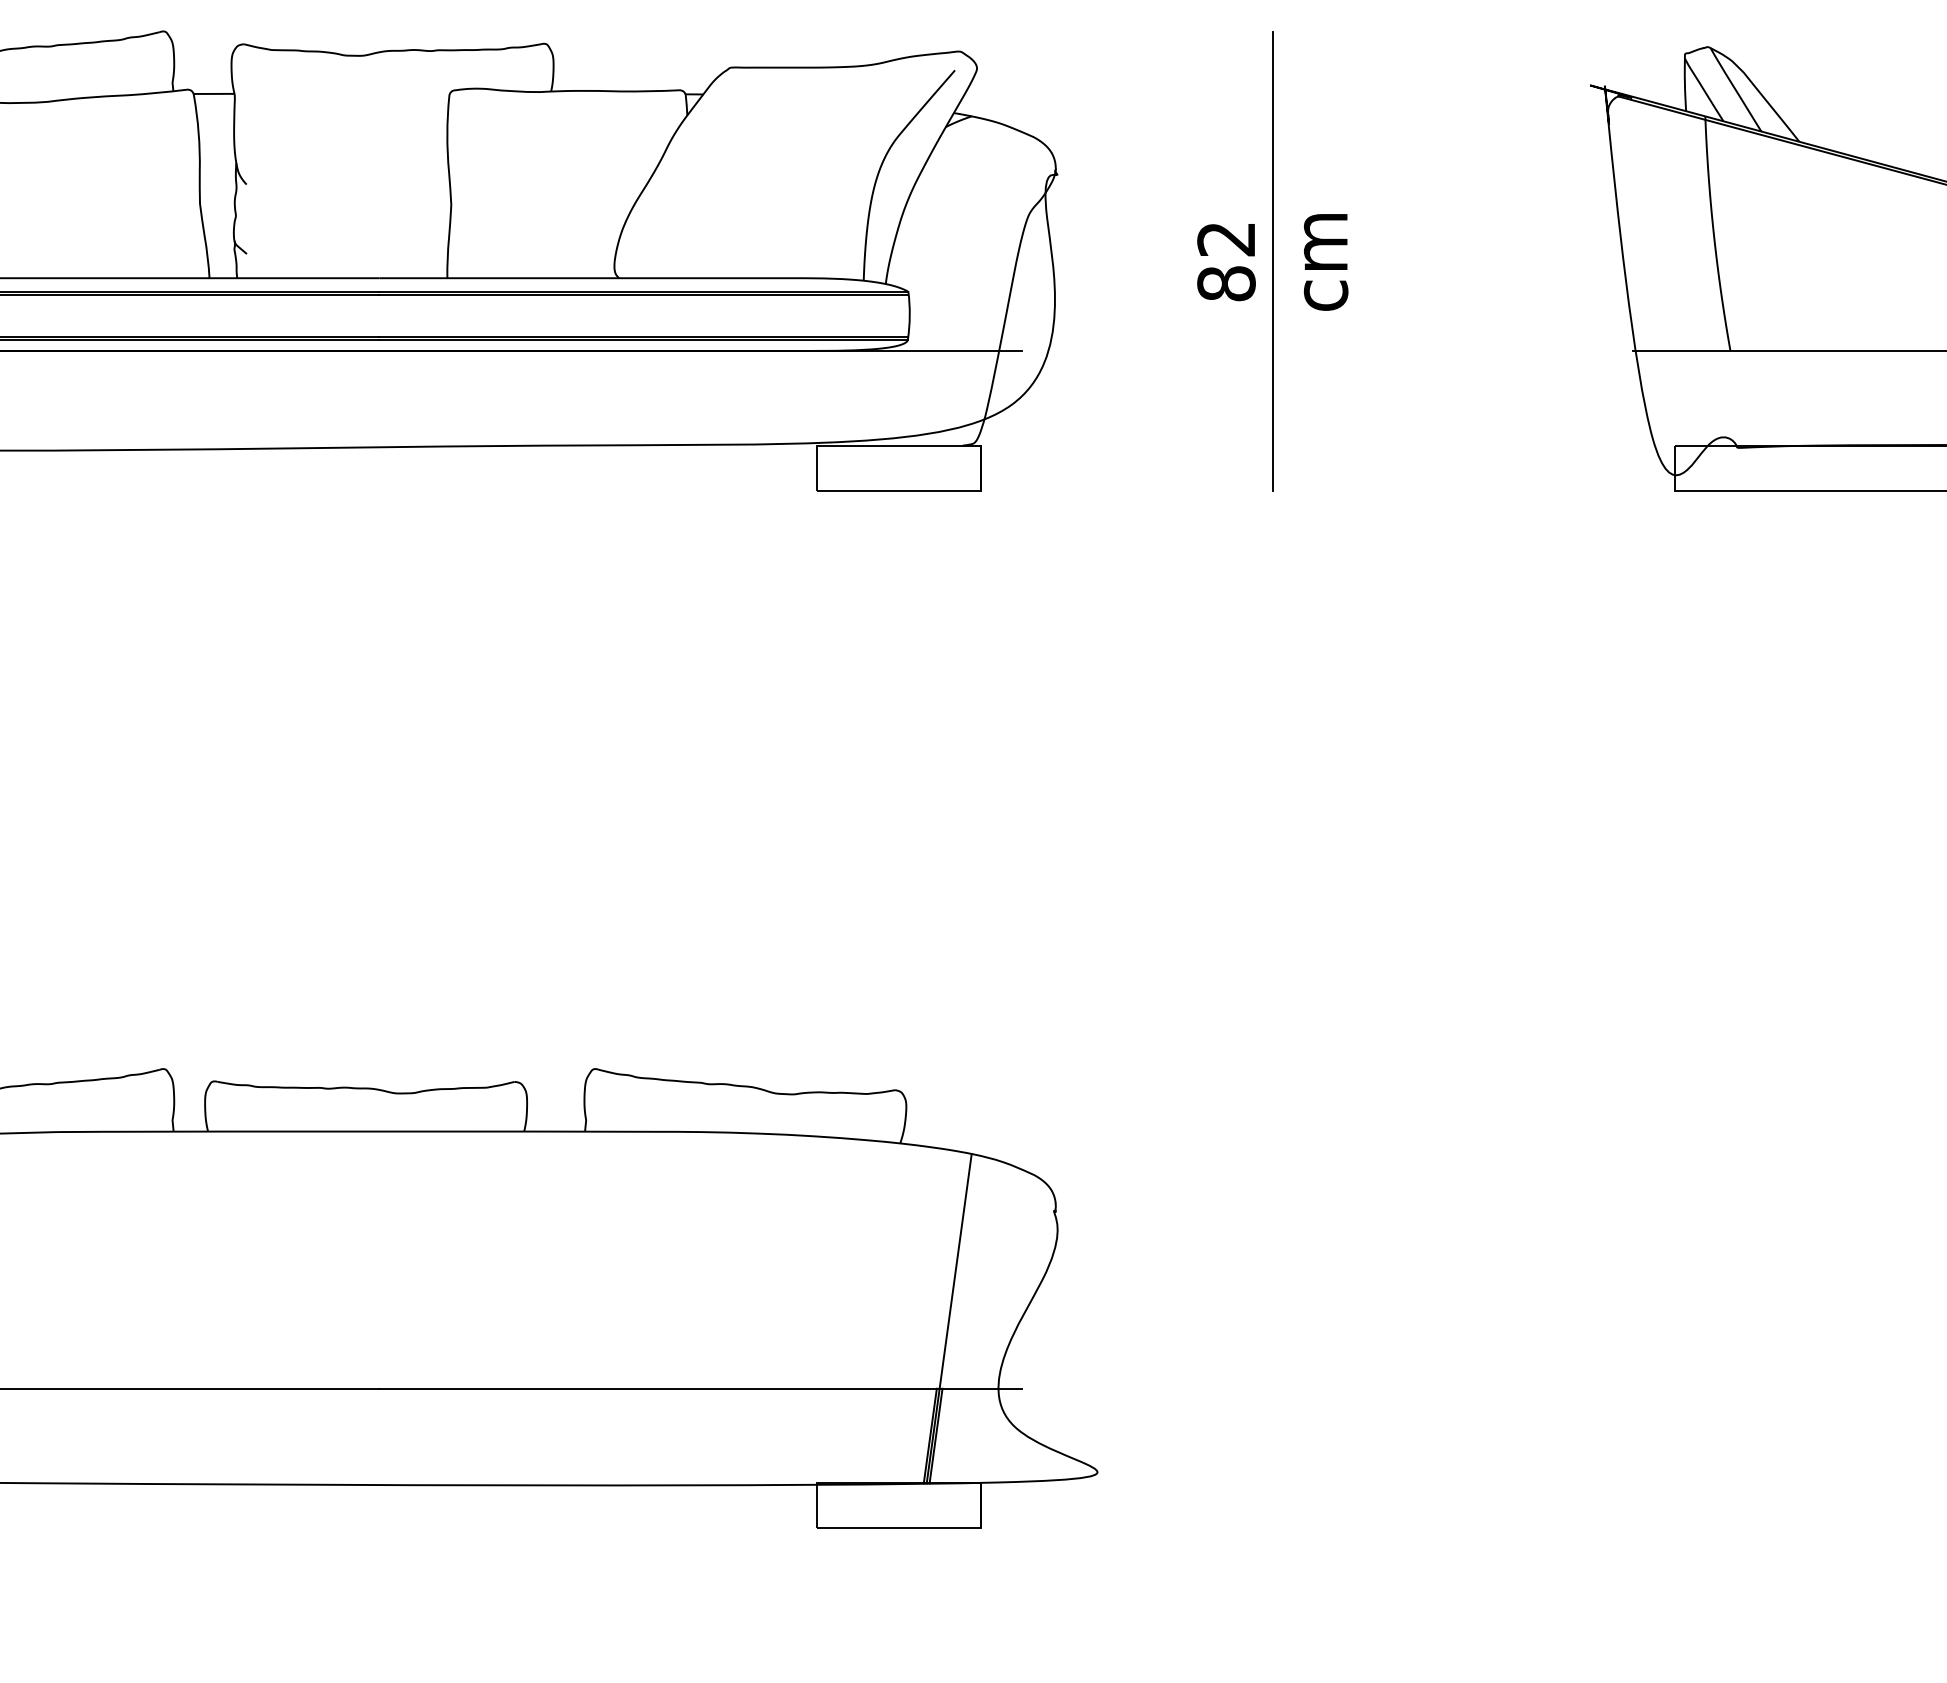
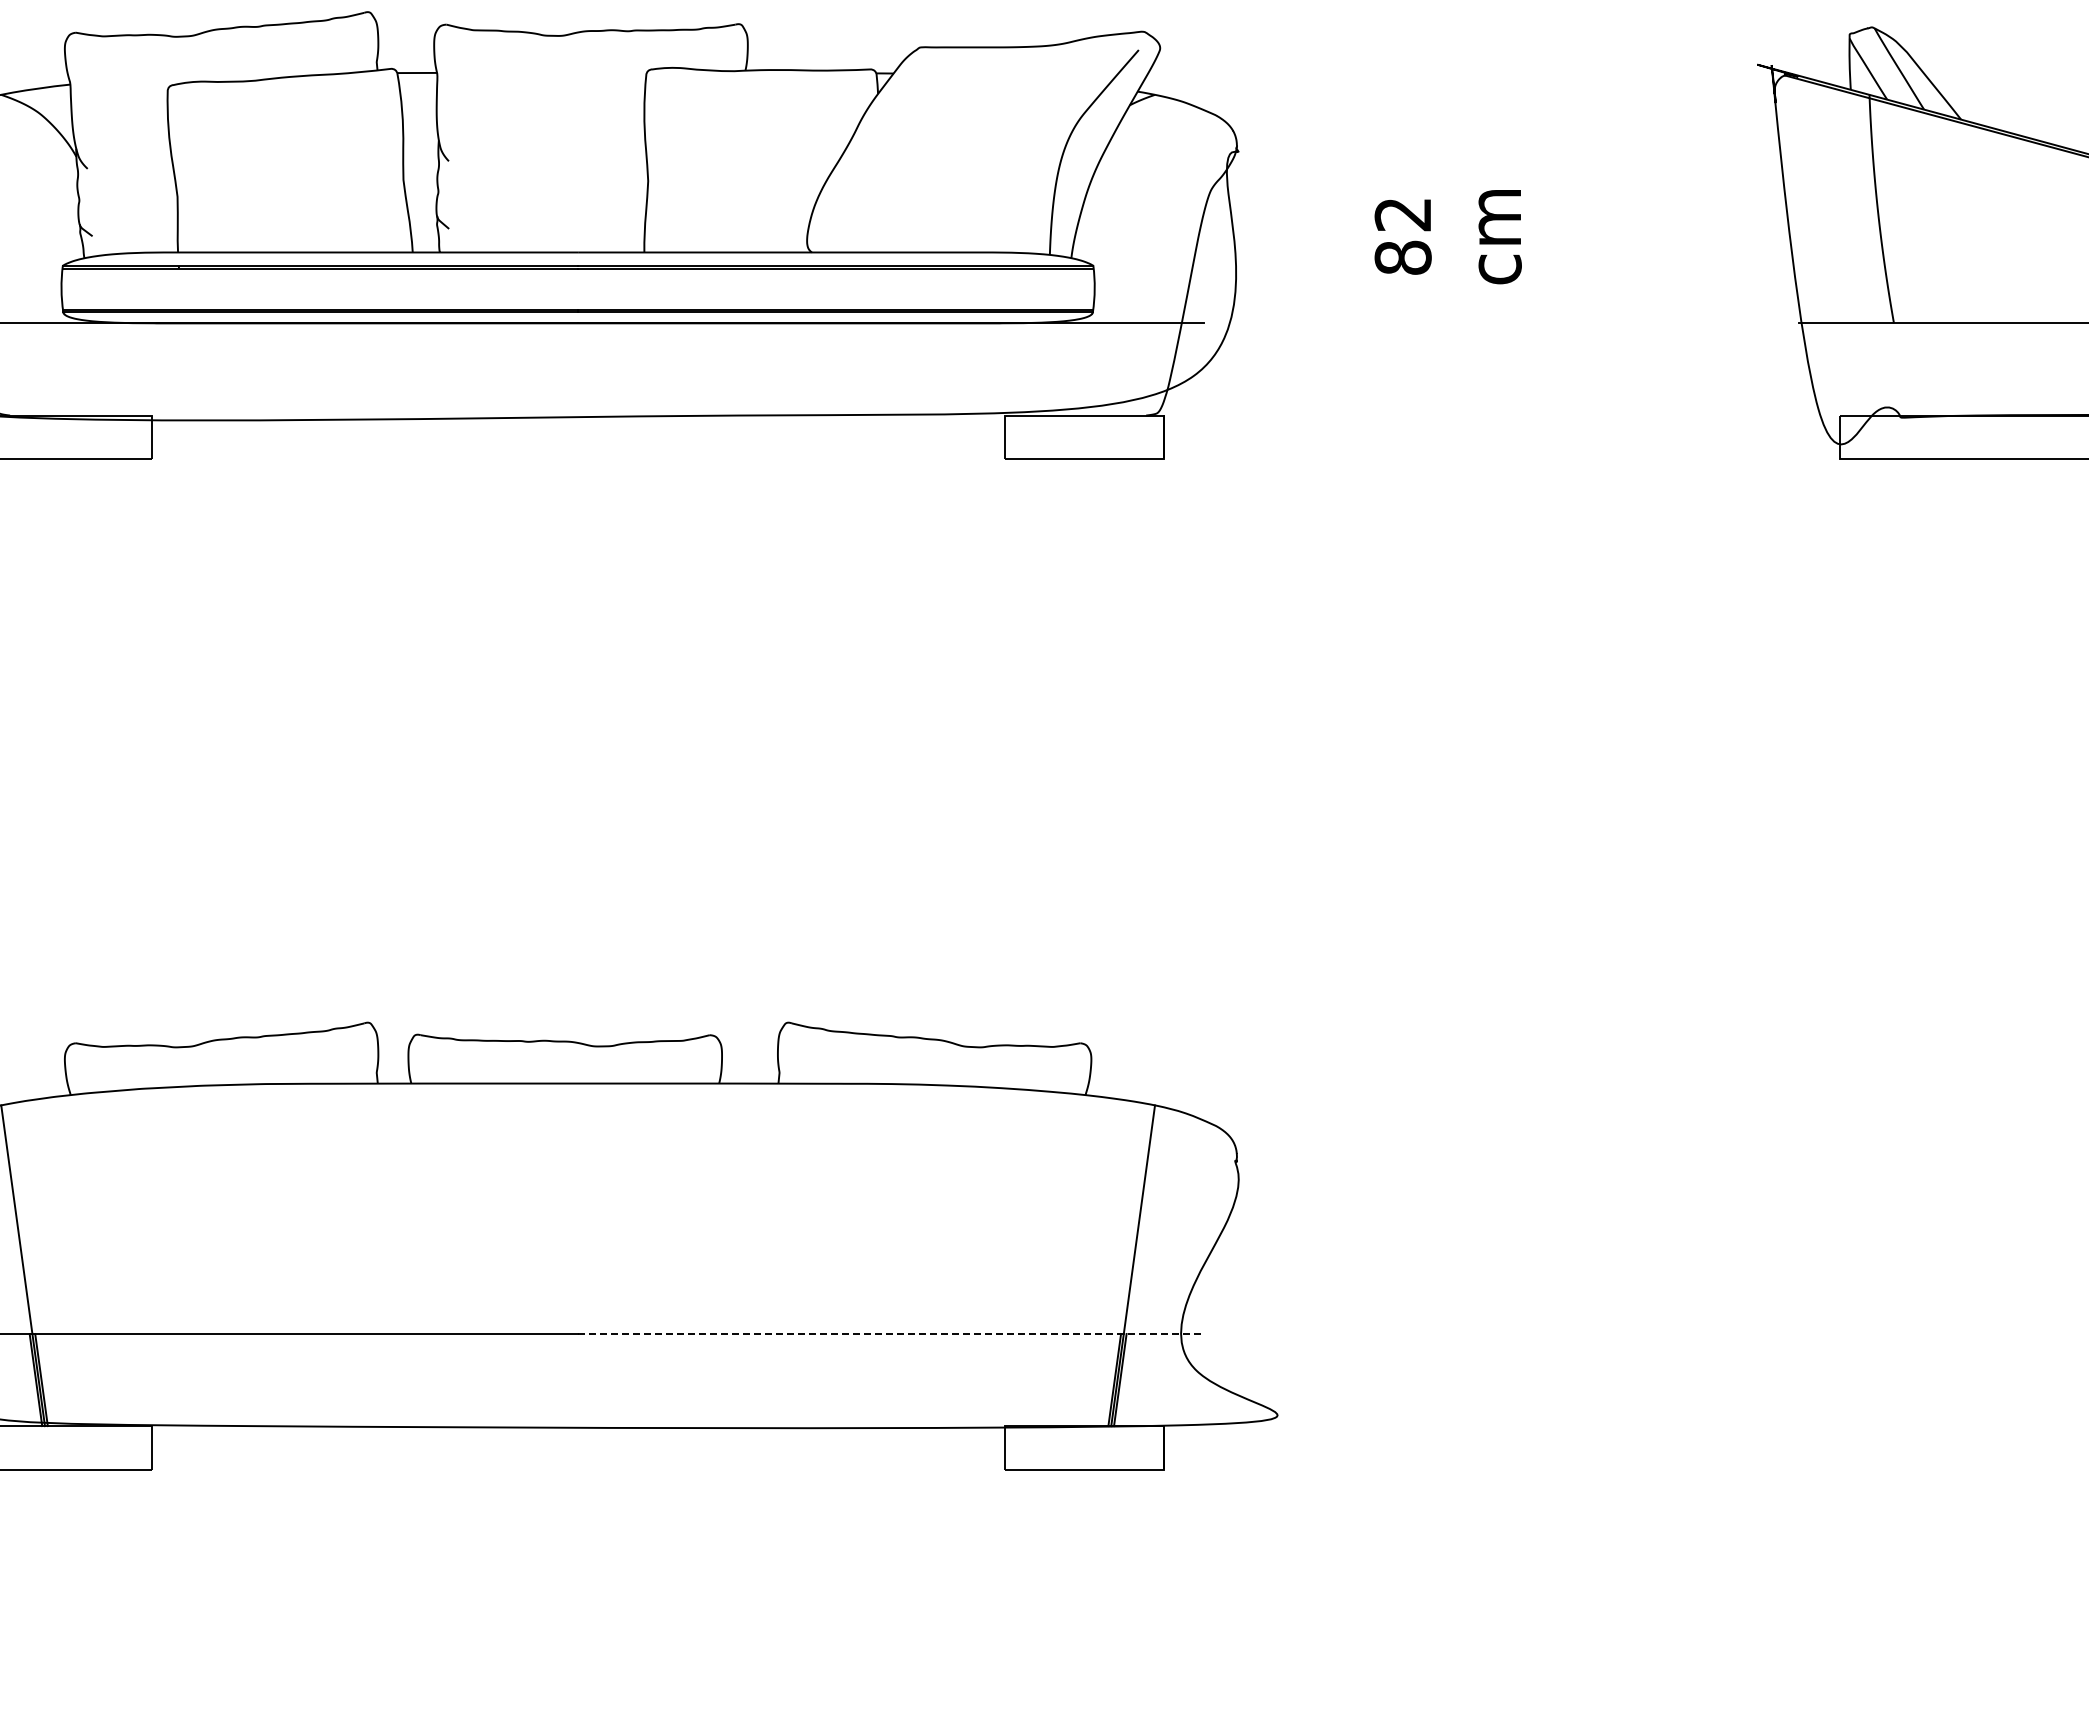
line: (1273, 260) -> (1448, 235), removed
line: (701, 1388) -> (891, 1333), solid -> dashed

